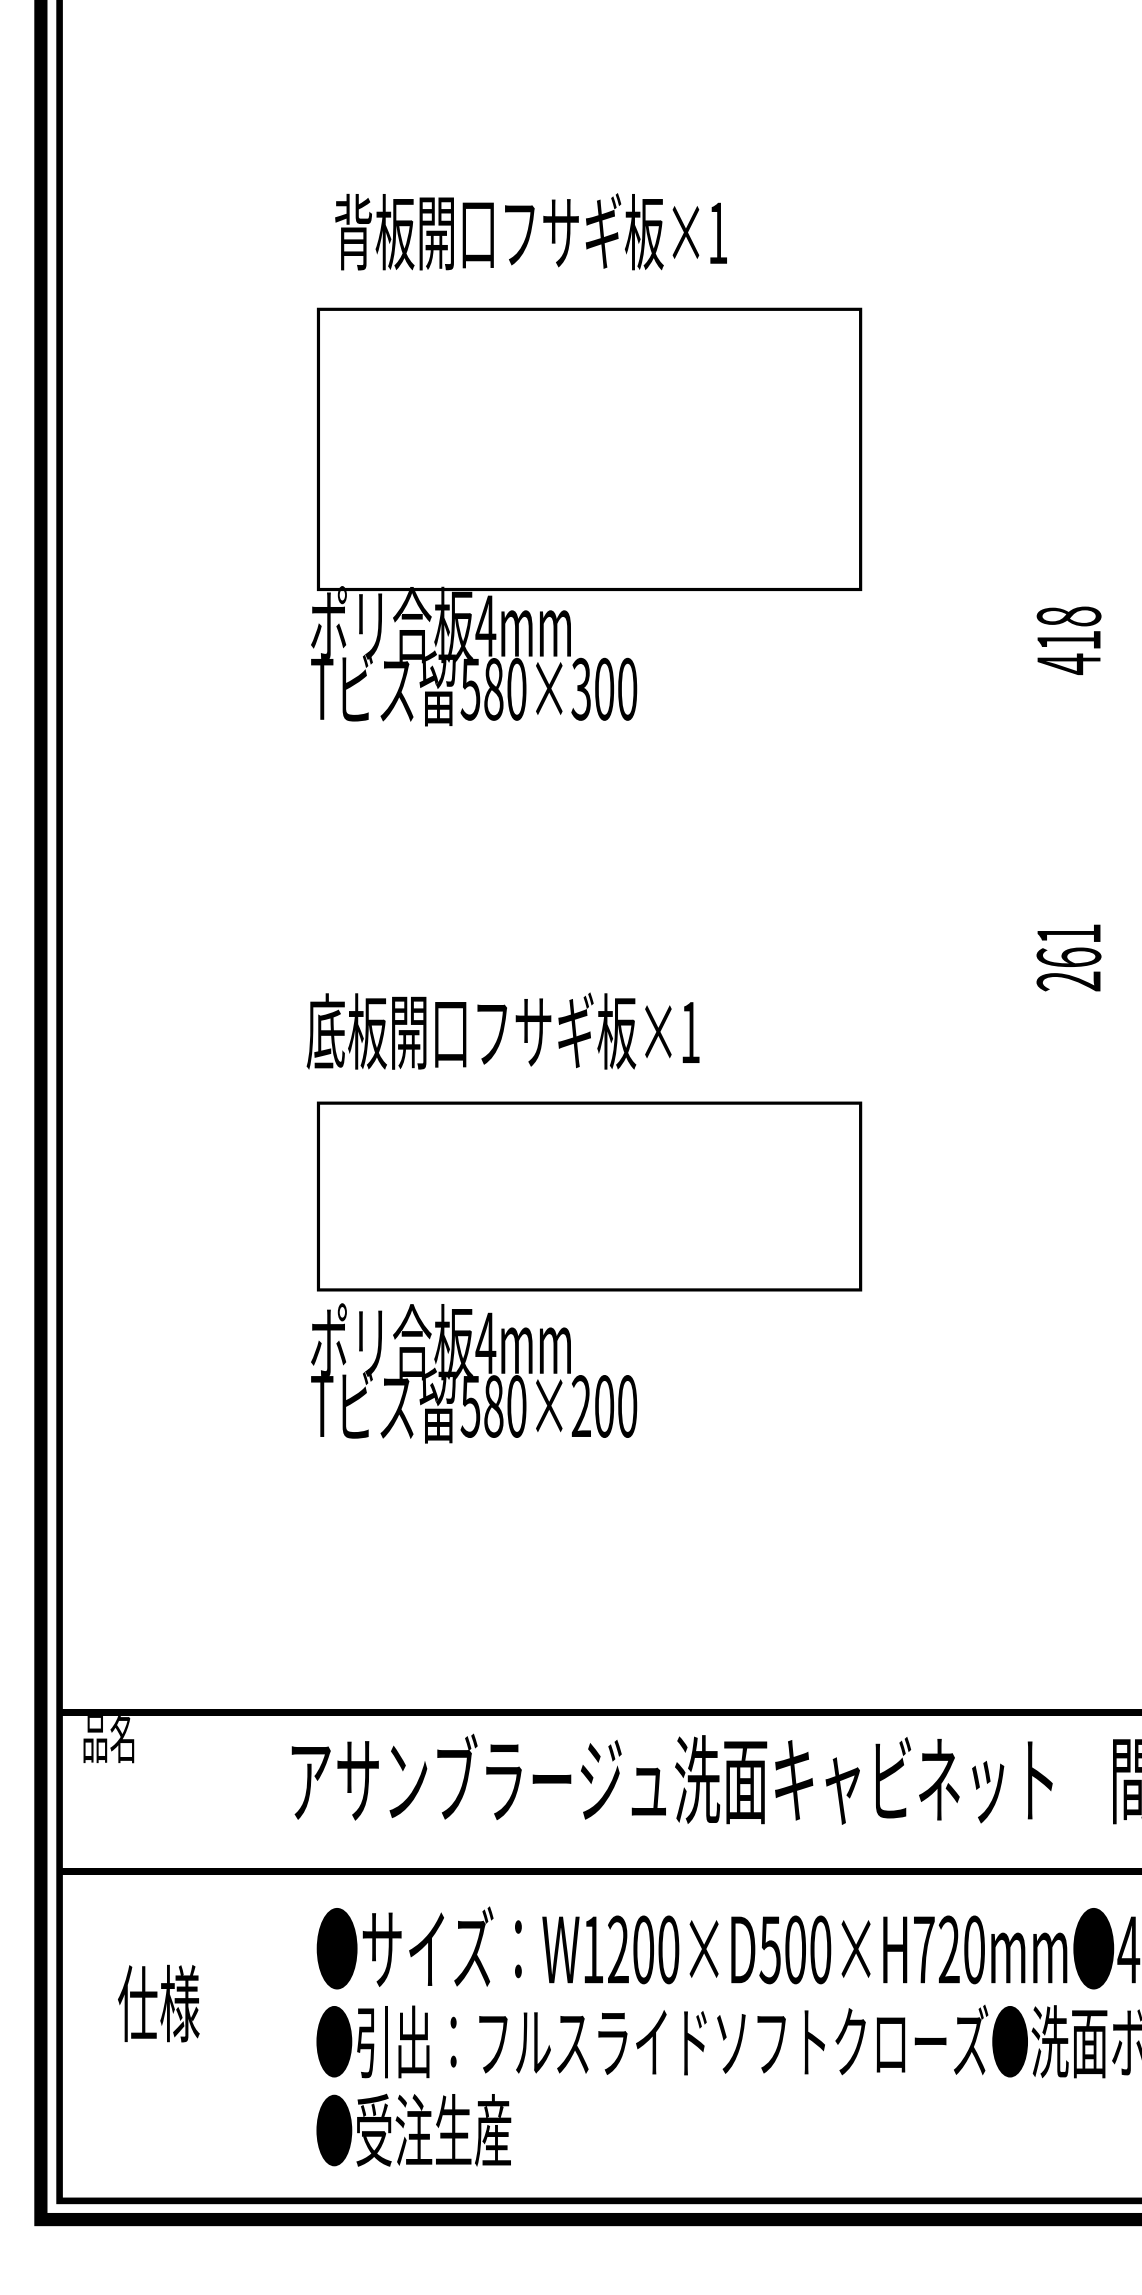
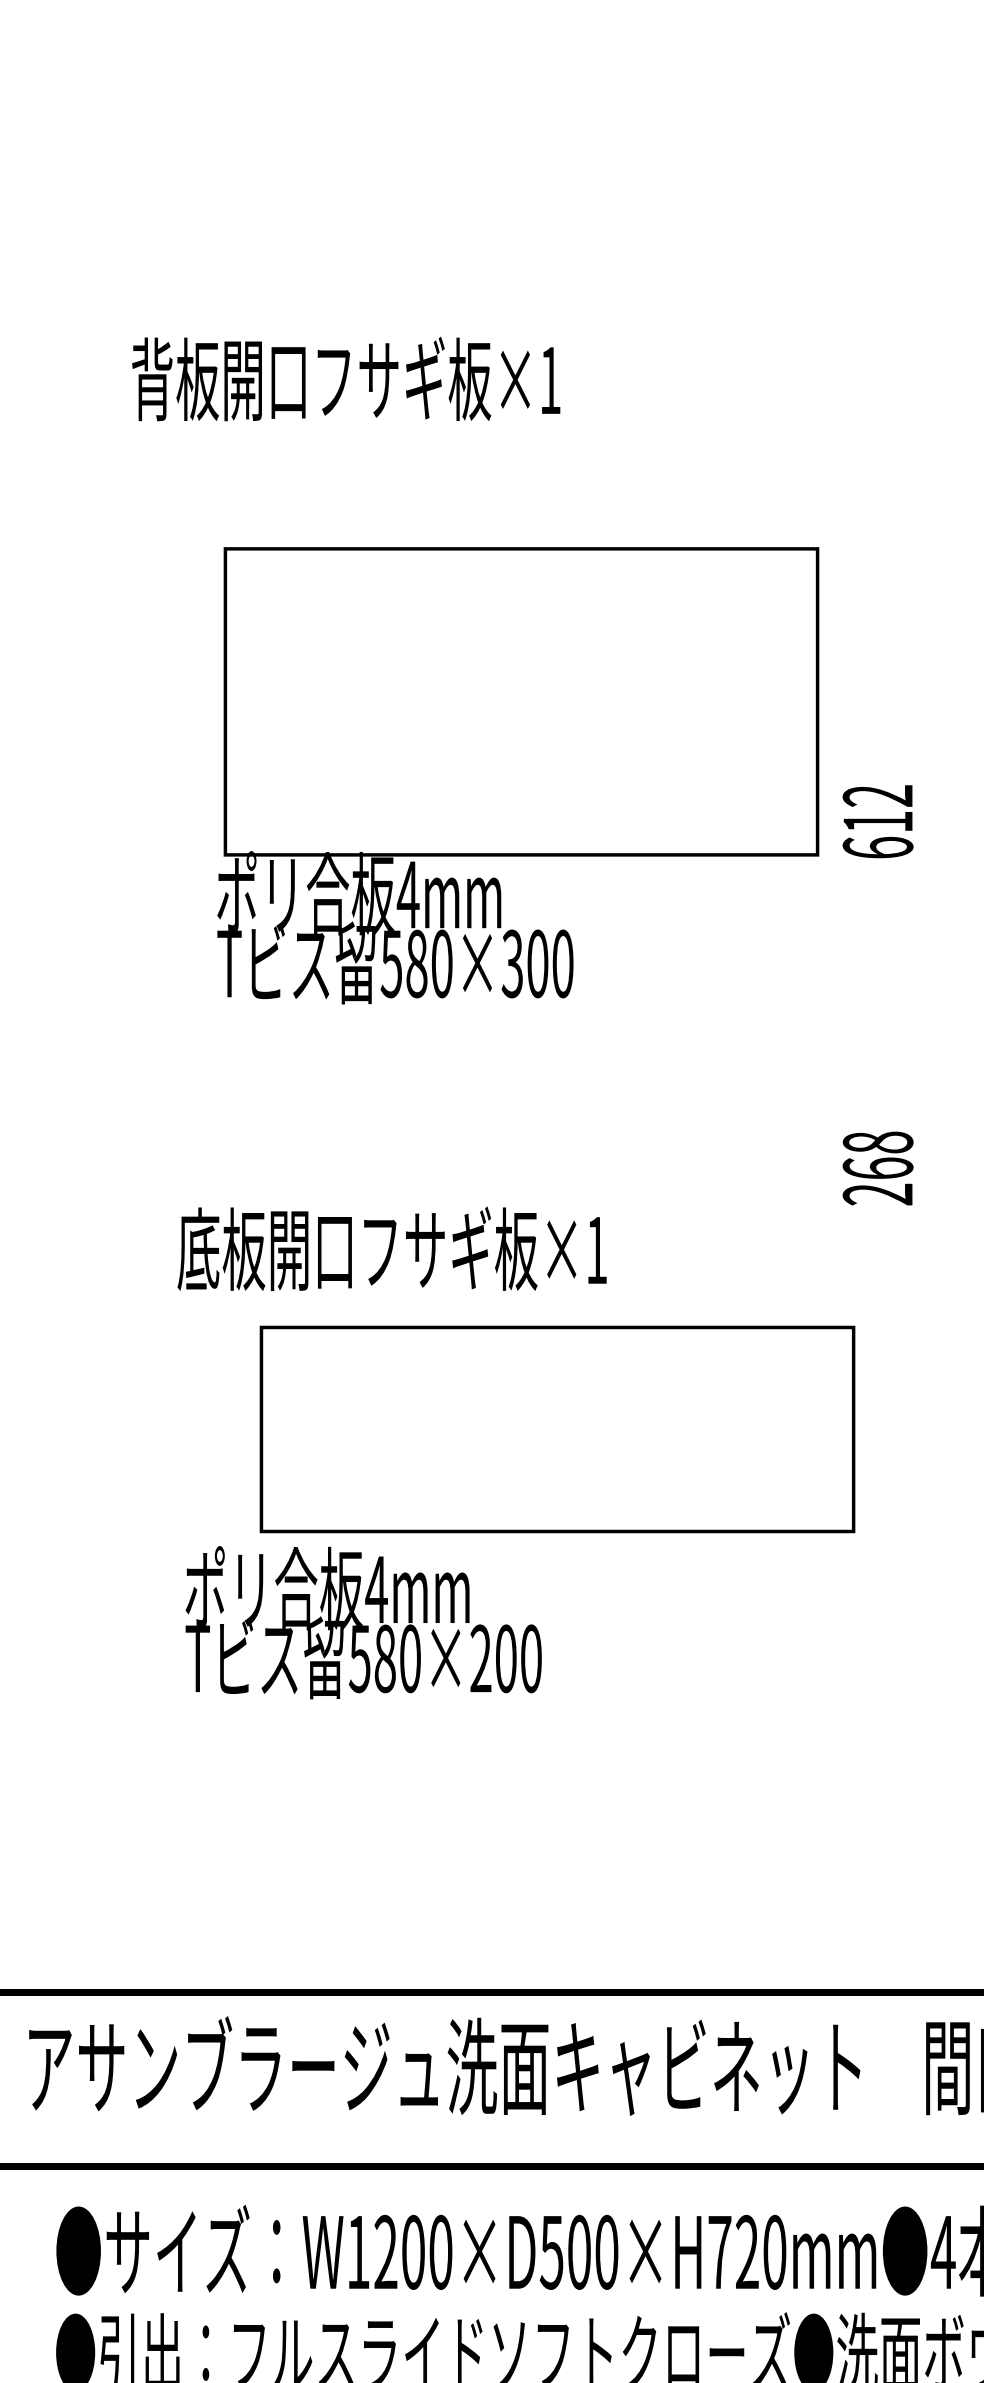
text: (530, 231) -> (345, 378), moved
text: (586, 516) -> (518, 775), moved
text: (1068, 640) -> (877, 822), 418 -> 612
text: (1068, 933) -> (877, 1142), 261 -> 268
text: (502, 1030) -> (391, 1248), moved
part: (589, 1196) -> (557, 1429), moved
text: (474, 1373) -> (364, 1622), moved

